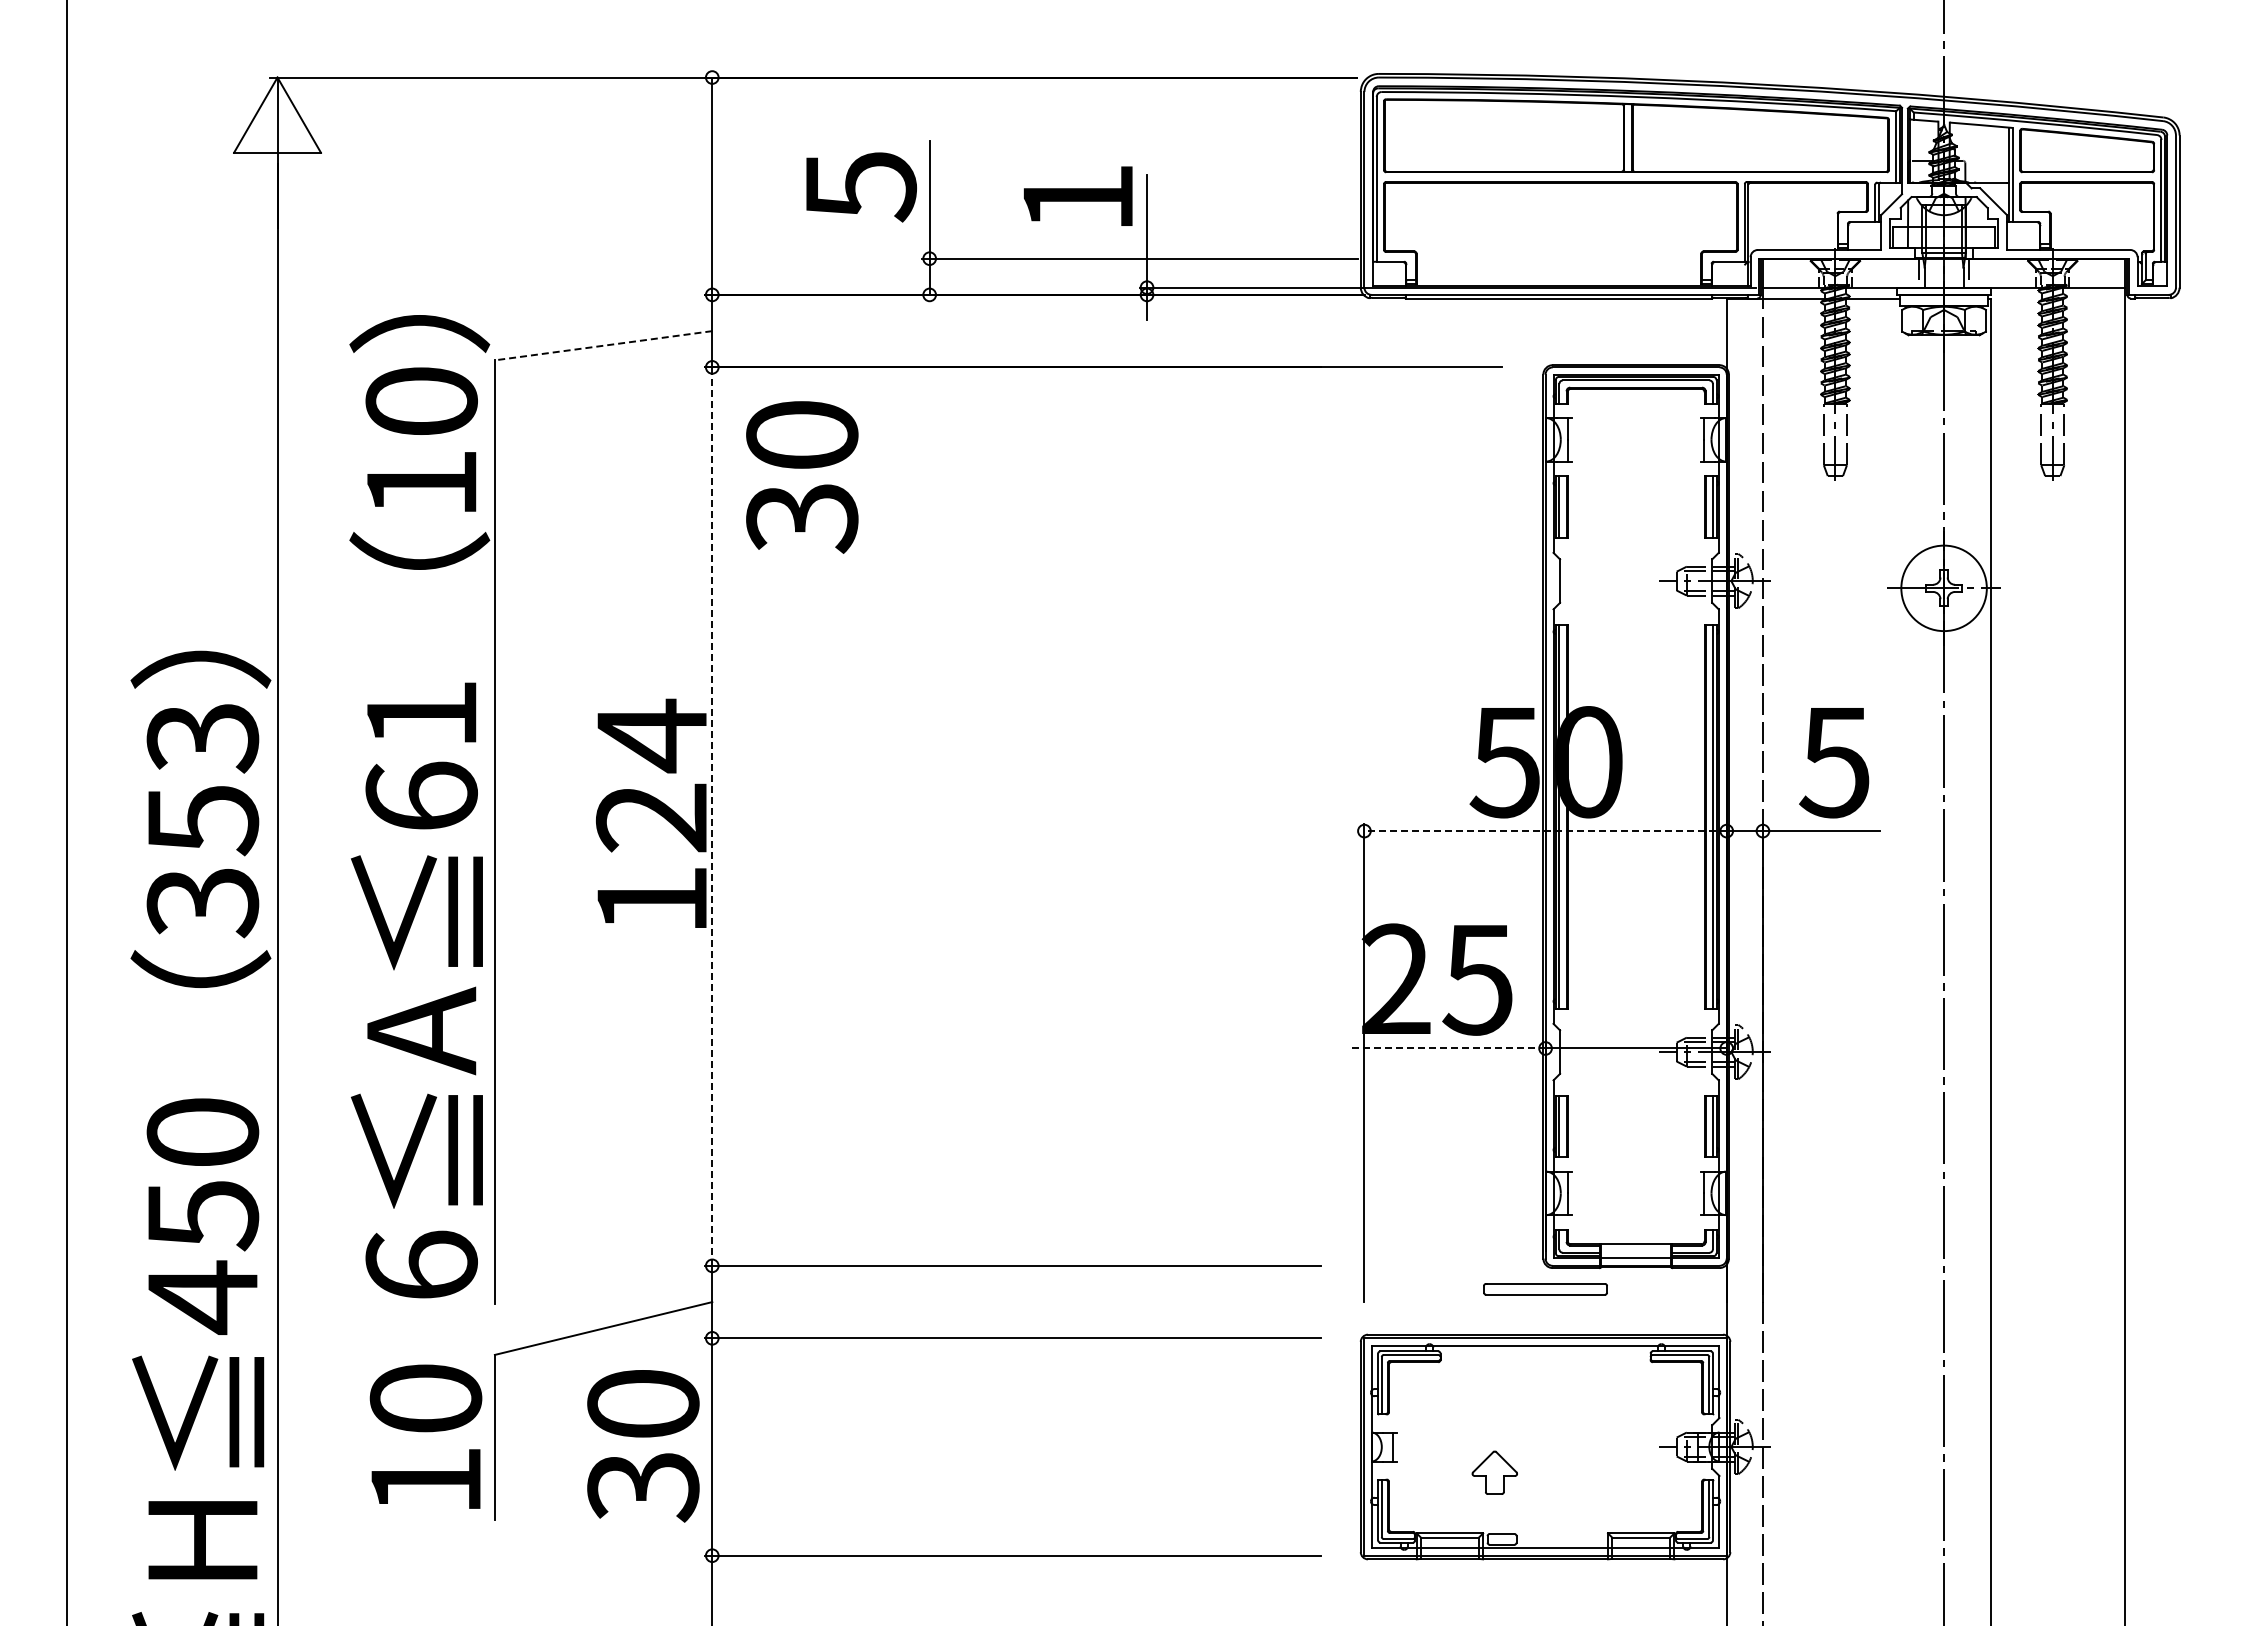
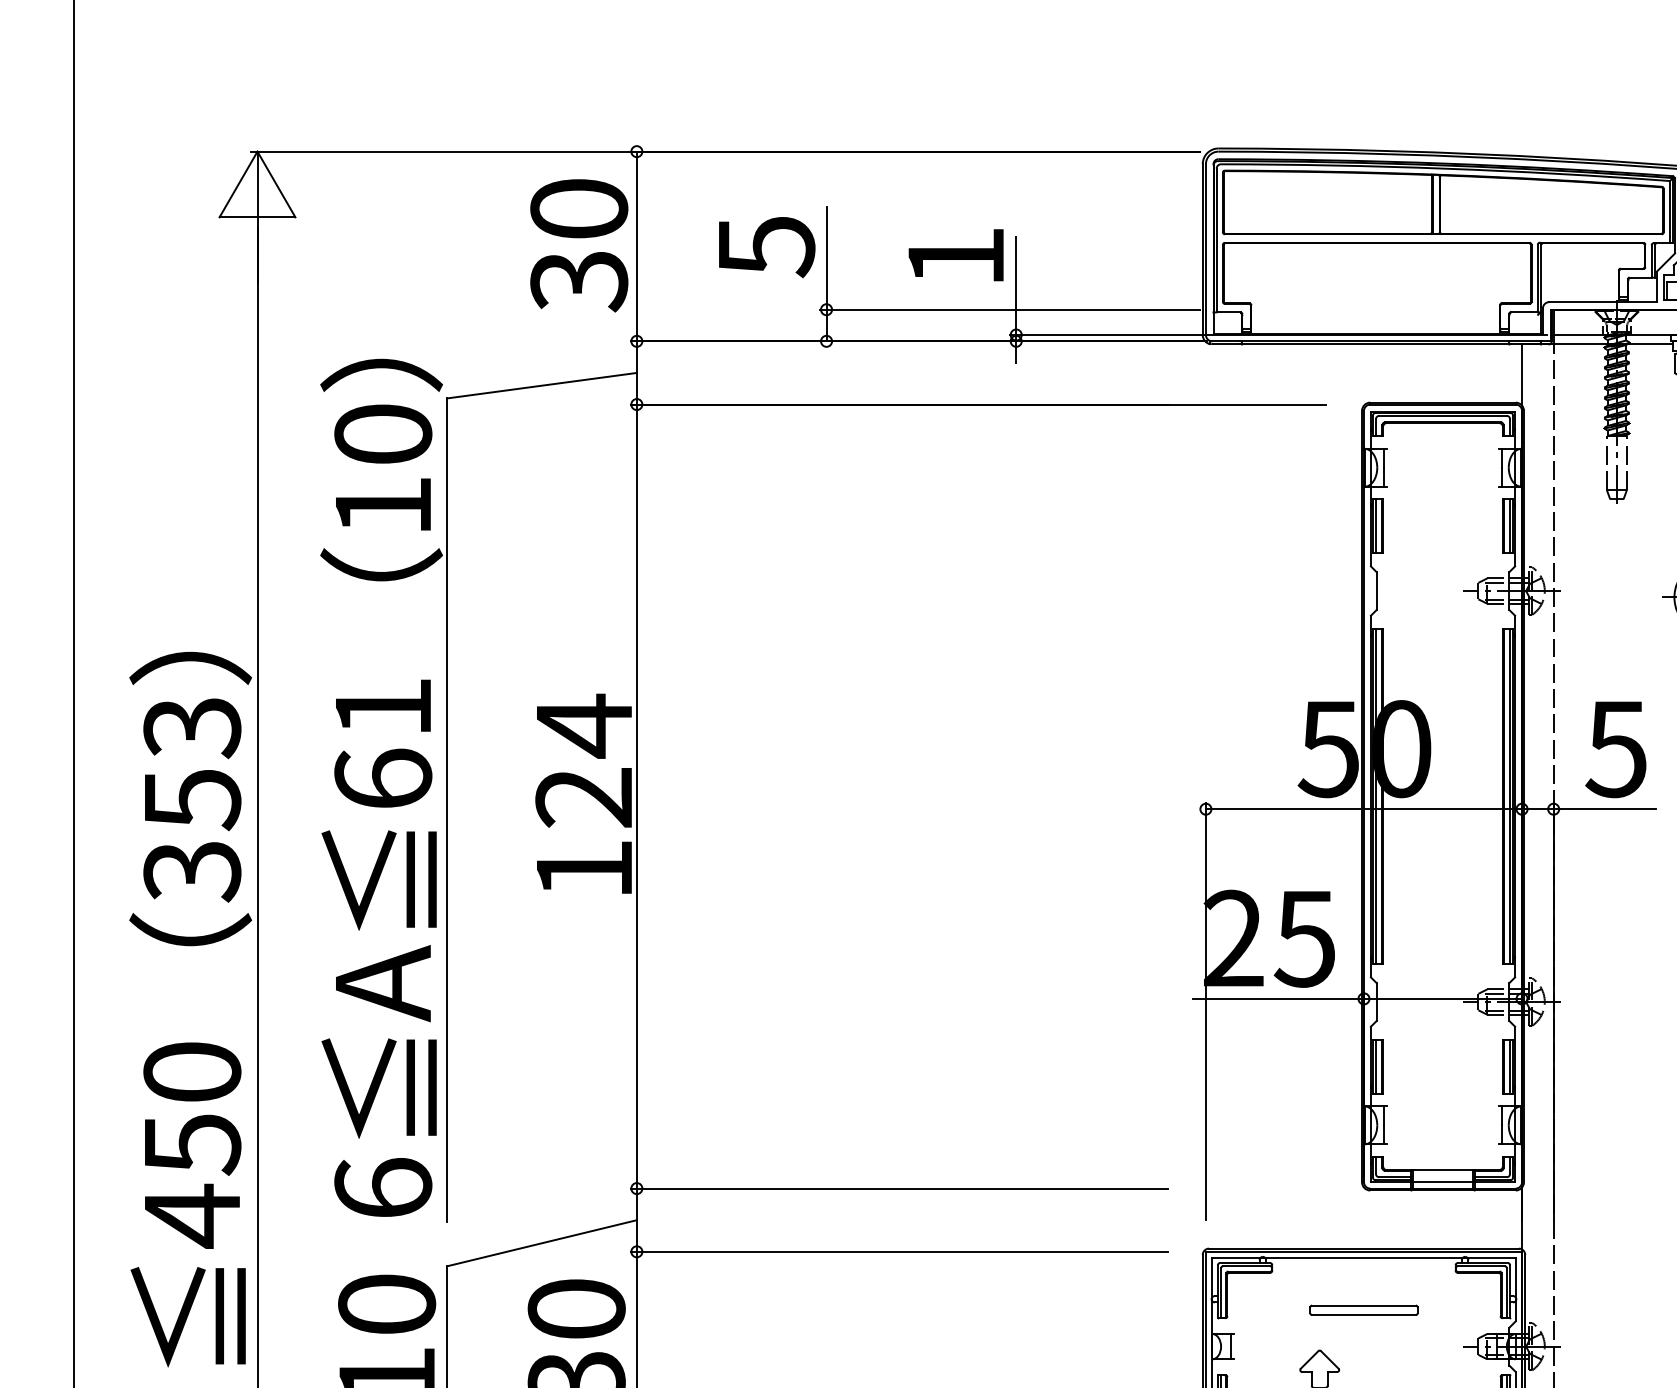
line: (603, 345) -> (541, 385), dashed -> solid
text: (802, 477) -> (579, 245), moved
line: (712, 816) -> (637, 796), dashed -> solid
line: (1545, 831) -> (1363, 809), dashed -> solid
line: (1446, 1048) -> (1277, 998), dashed -> solid
part: (1545, 1289) -> (1363, 1310), moved

